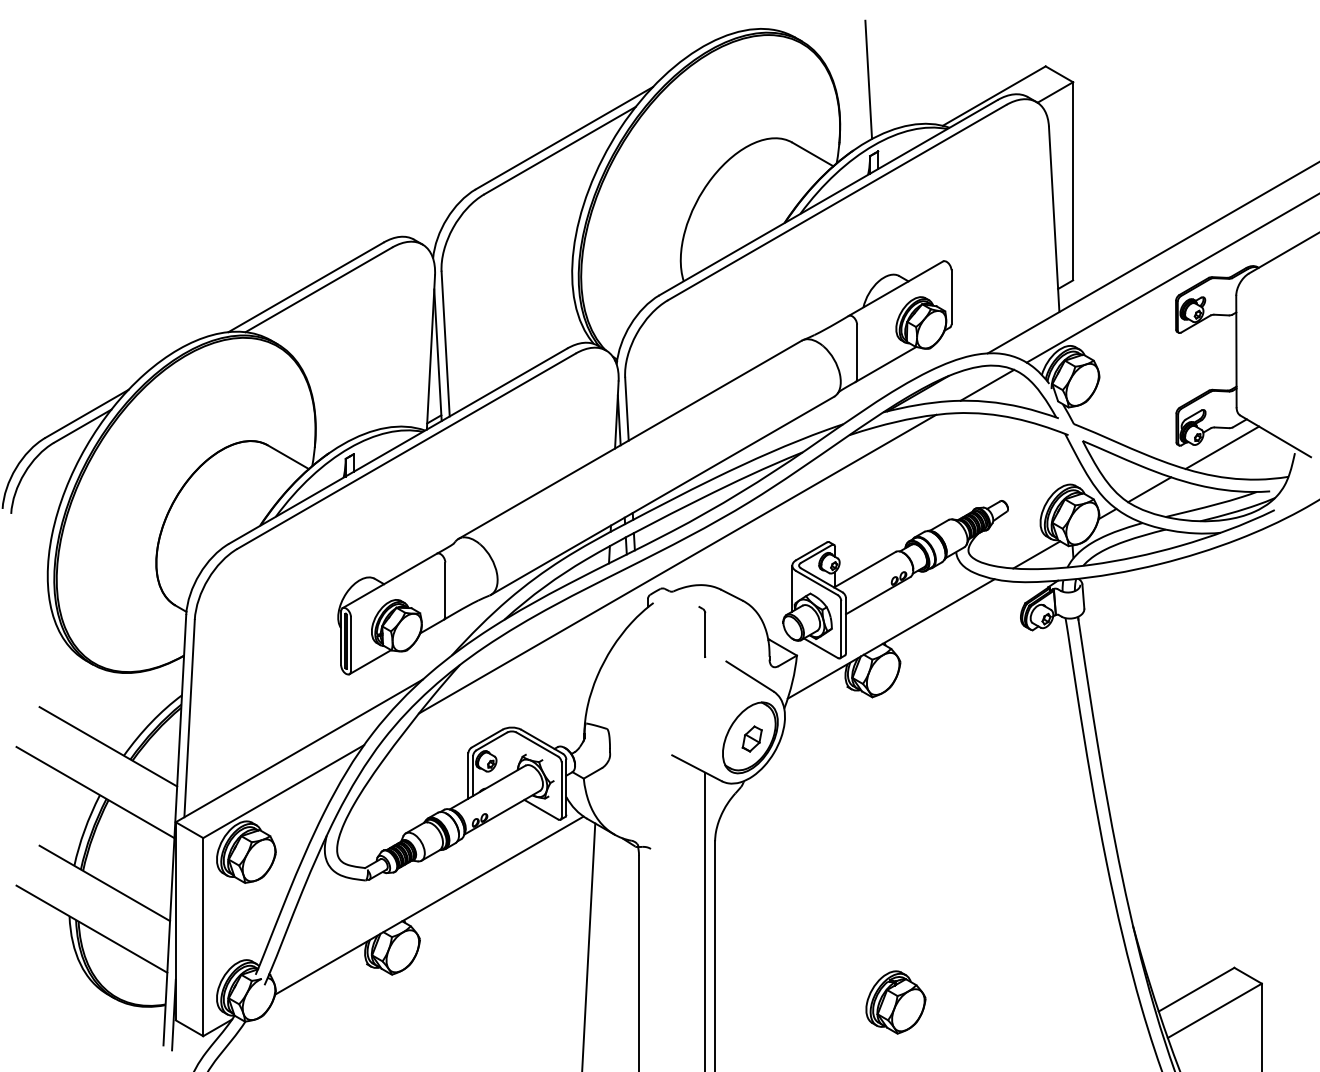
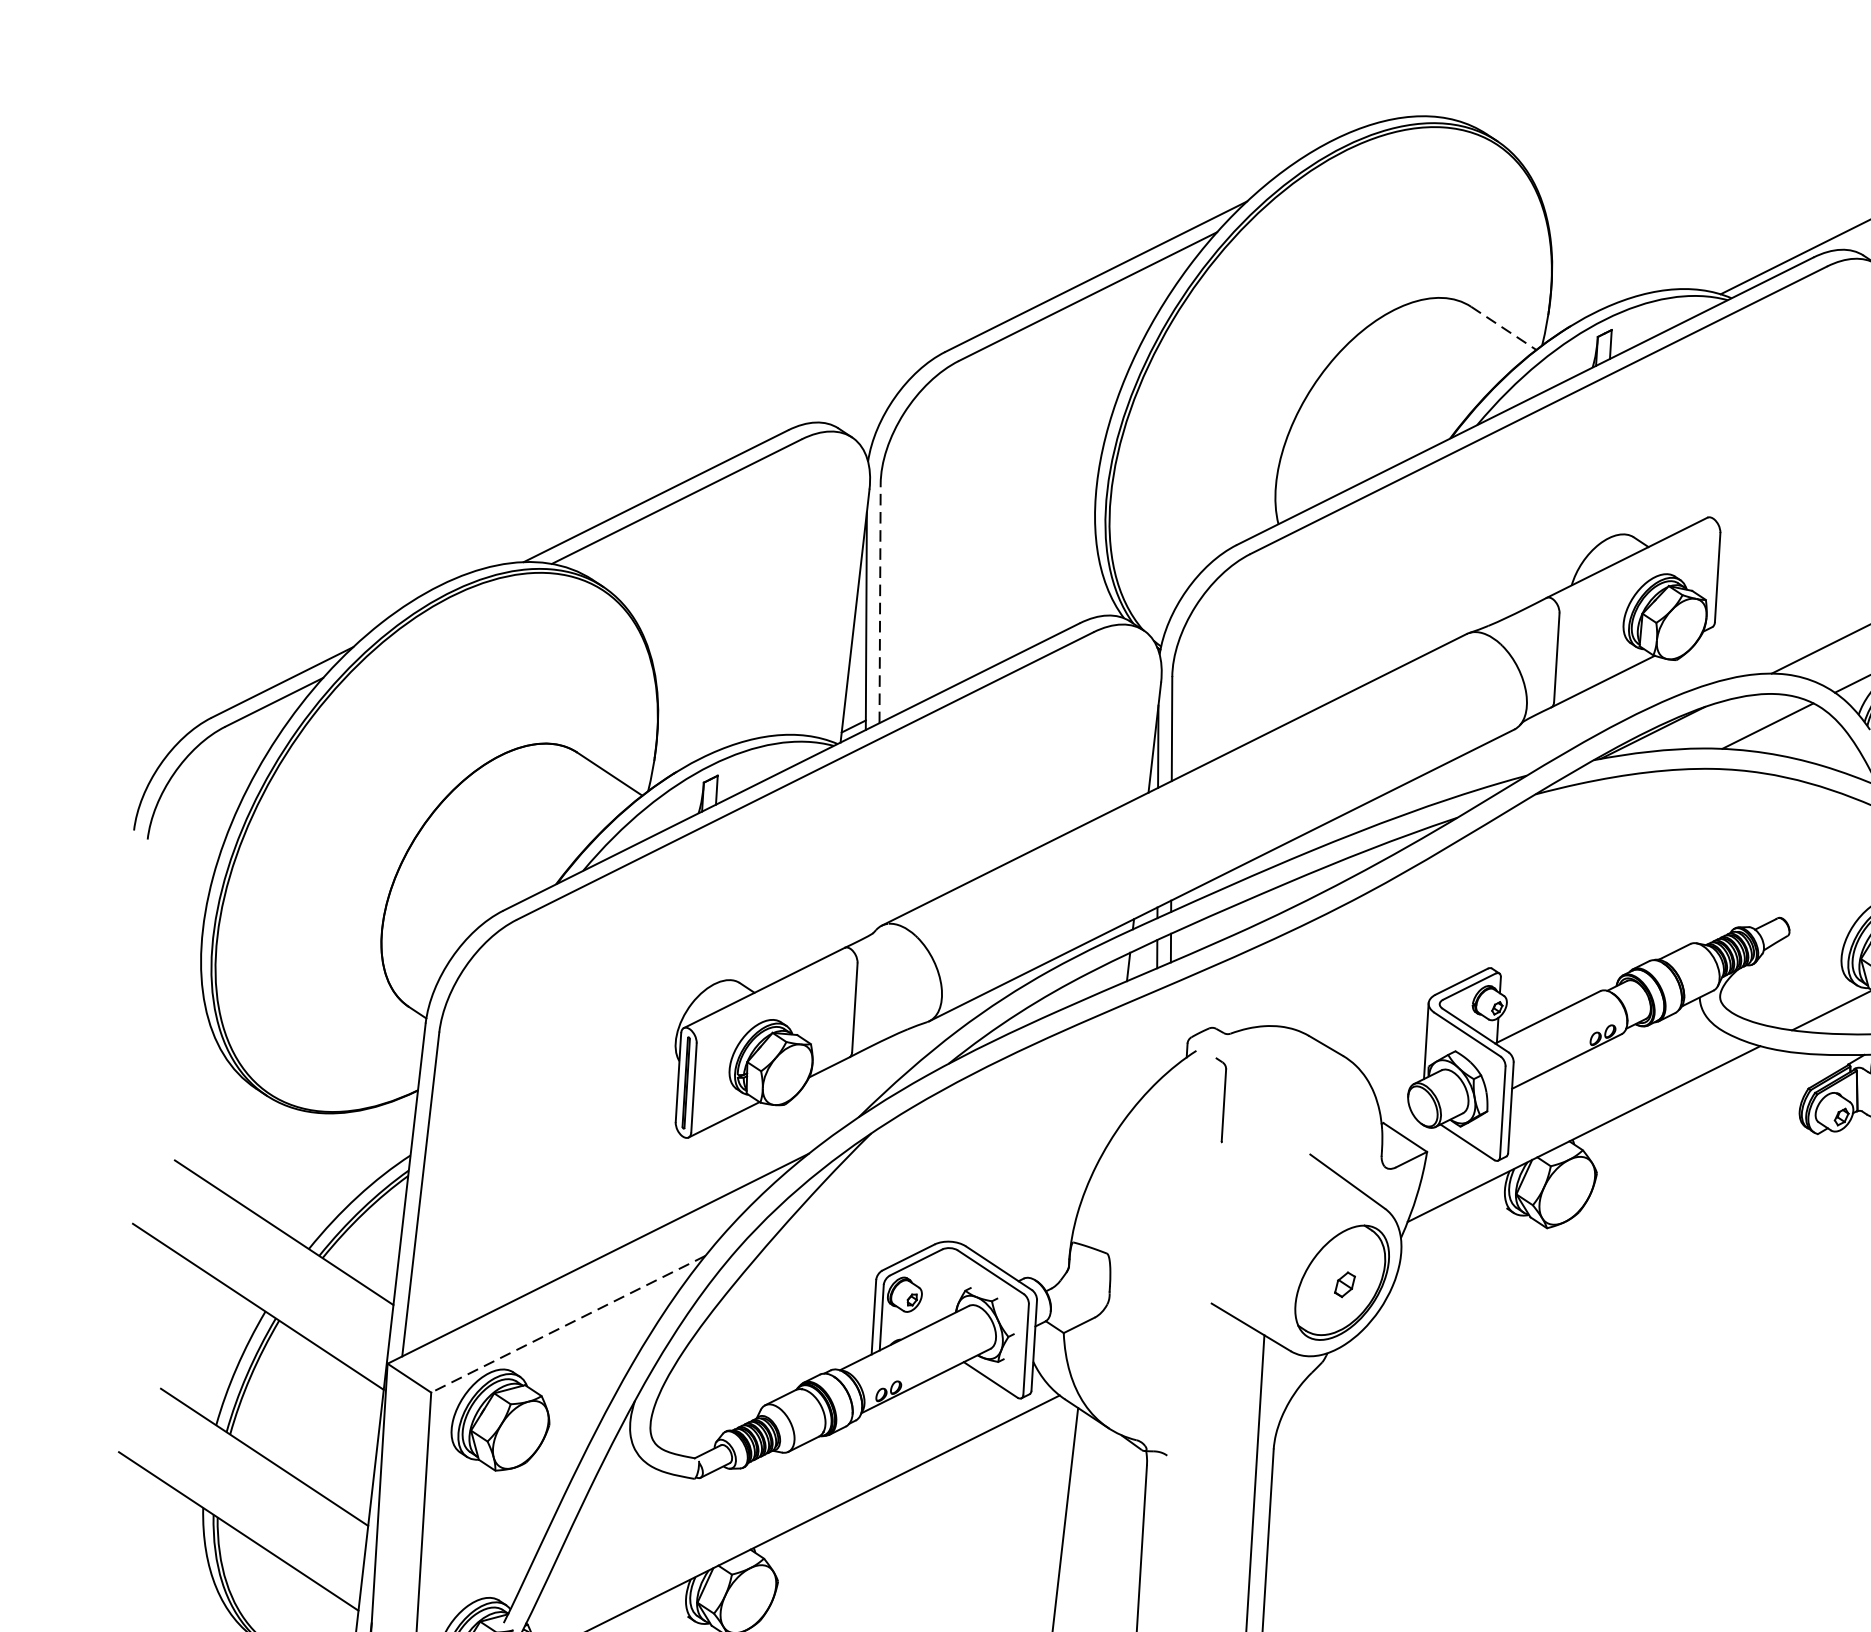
line: (868, 79) -> (1602, 210), removed
line: (812, 154) -> (1503, 328), solid -> dashed
line: (445, 343) -> (879, 602), solid -> dashed
line: (677, 563) -> (1239, 988), removed
part: (702, 631) -> (1219, 1099), moved
part: (751, 738) -> (1343, 1283), size x0.6
line: (283, 791) -> (568, 1324), solid -> dashed

